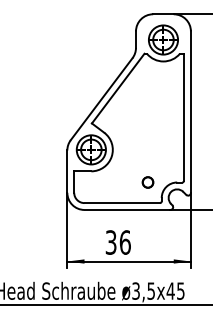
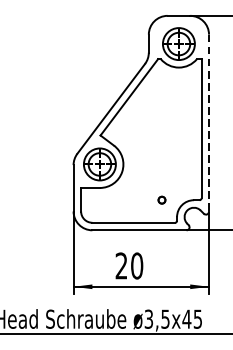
line: (190, 112) -> (208, 123), solid -> dashed
part: (147, 182) -> (161, 200), size x0.6
text: (117, 242) -> (128, 265), 36 -> 20

